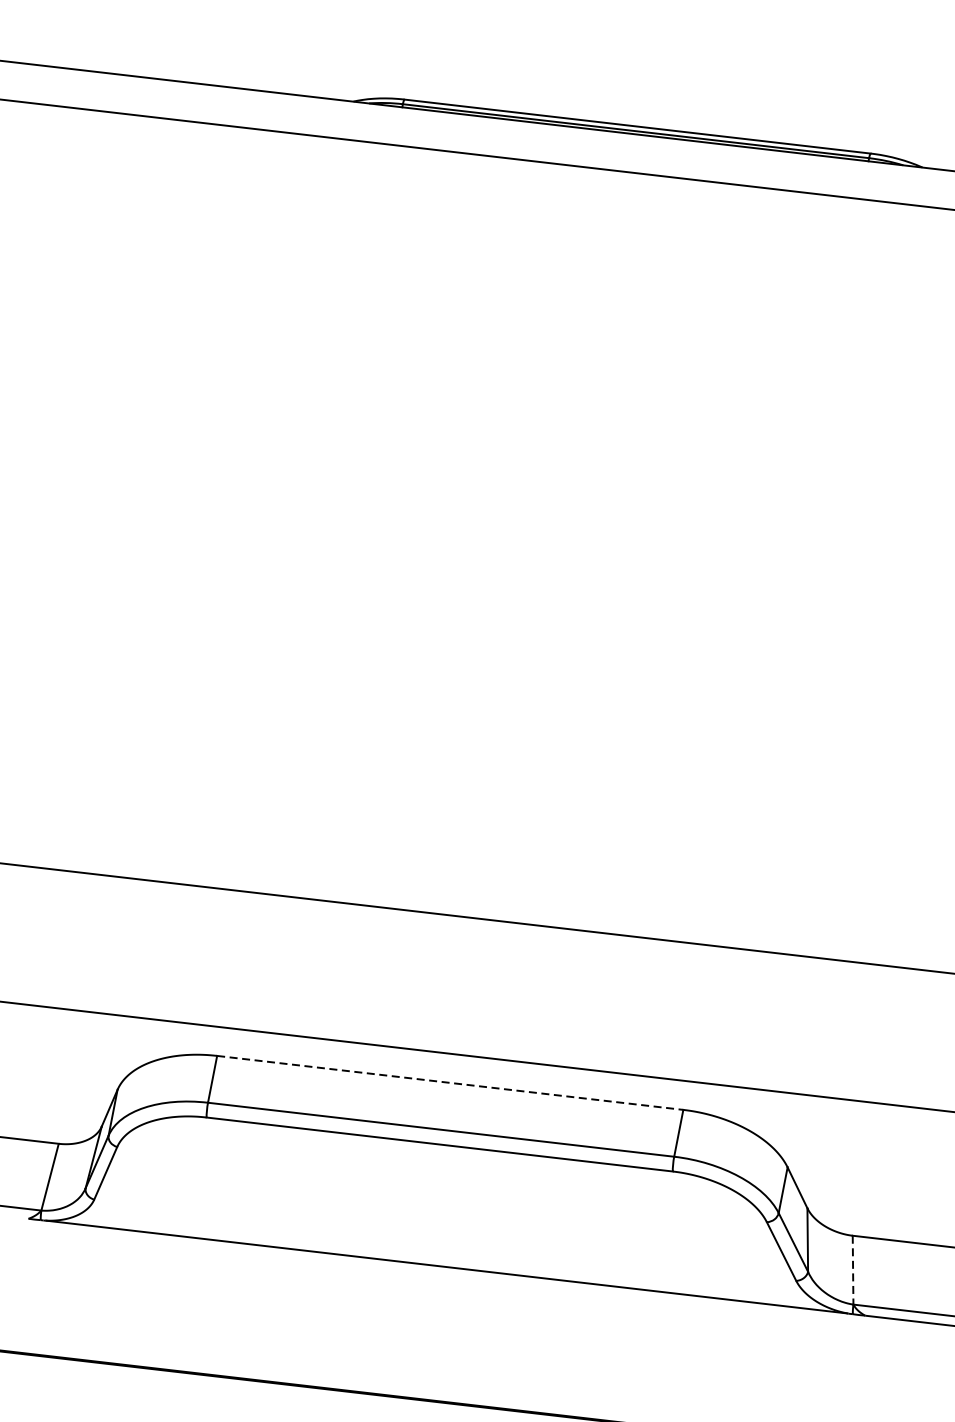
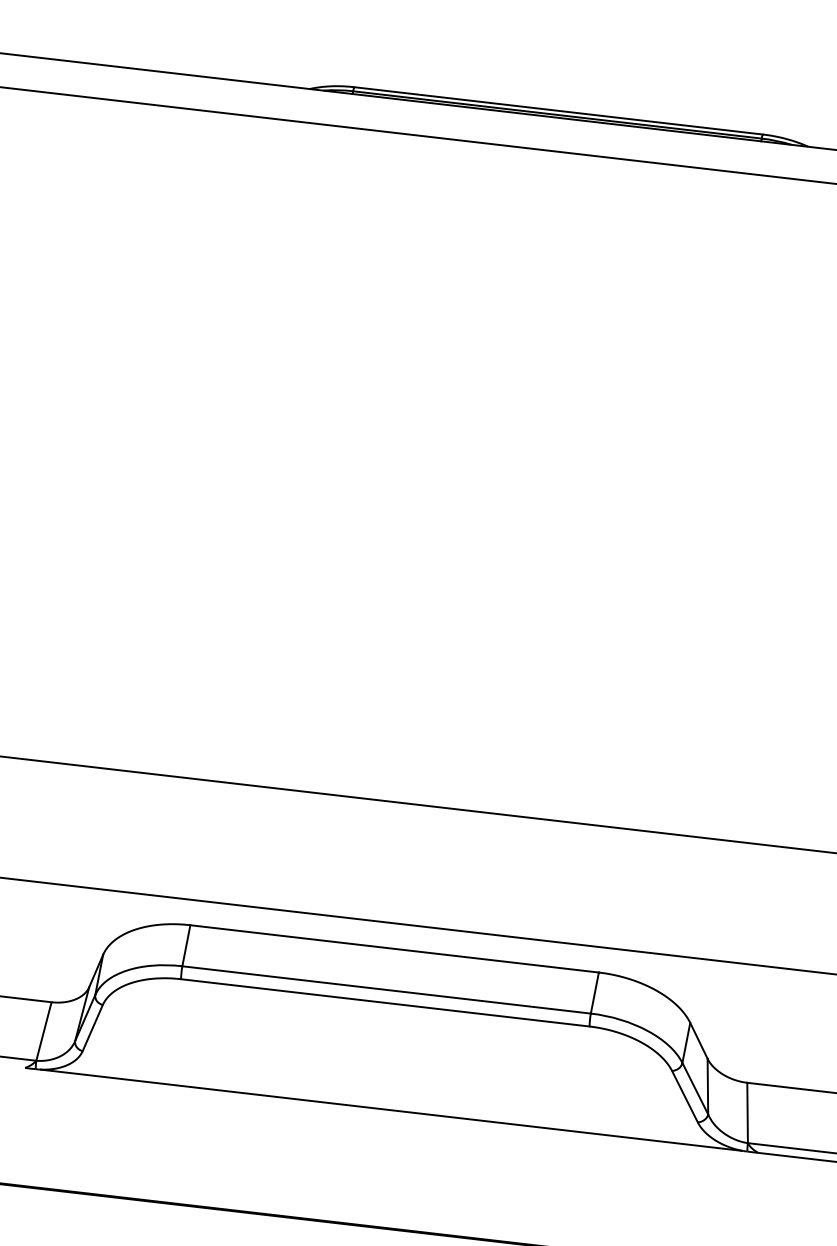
line: (450, 1082) -> (394, 948), dashed -> solid
line: (852, 1270) -> (747, 1113), dashed -> solid

